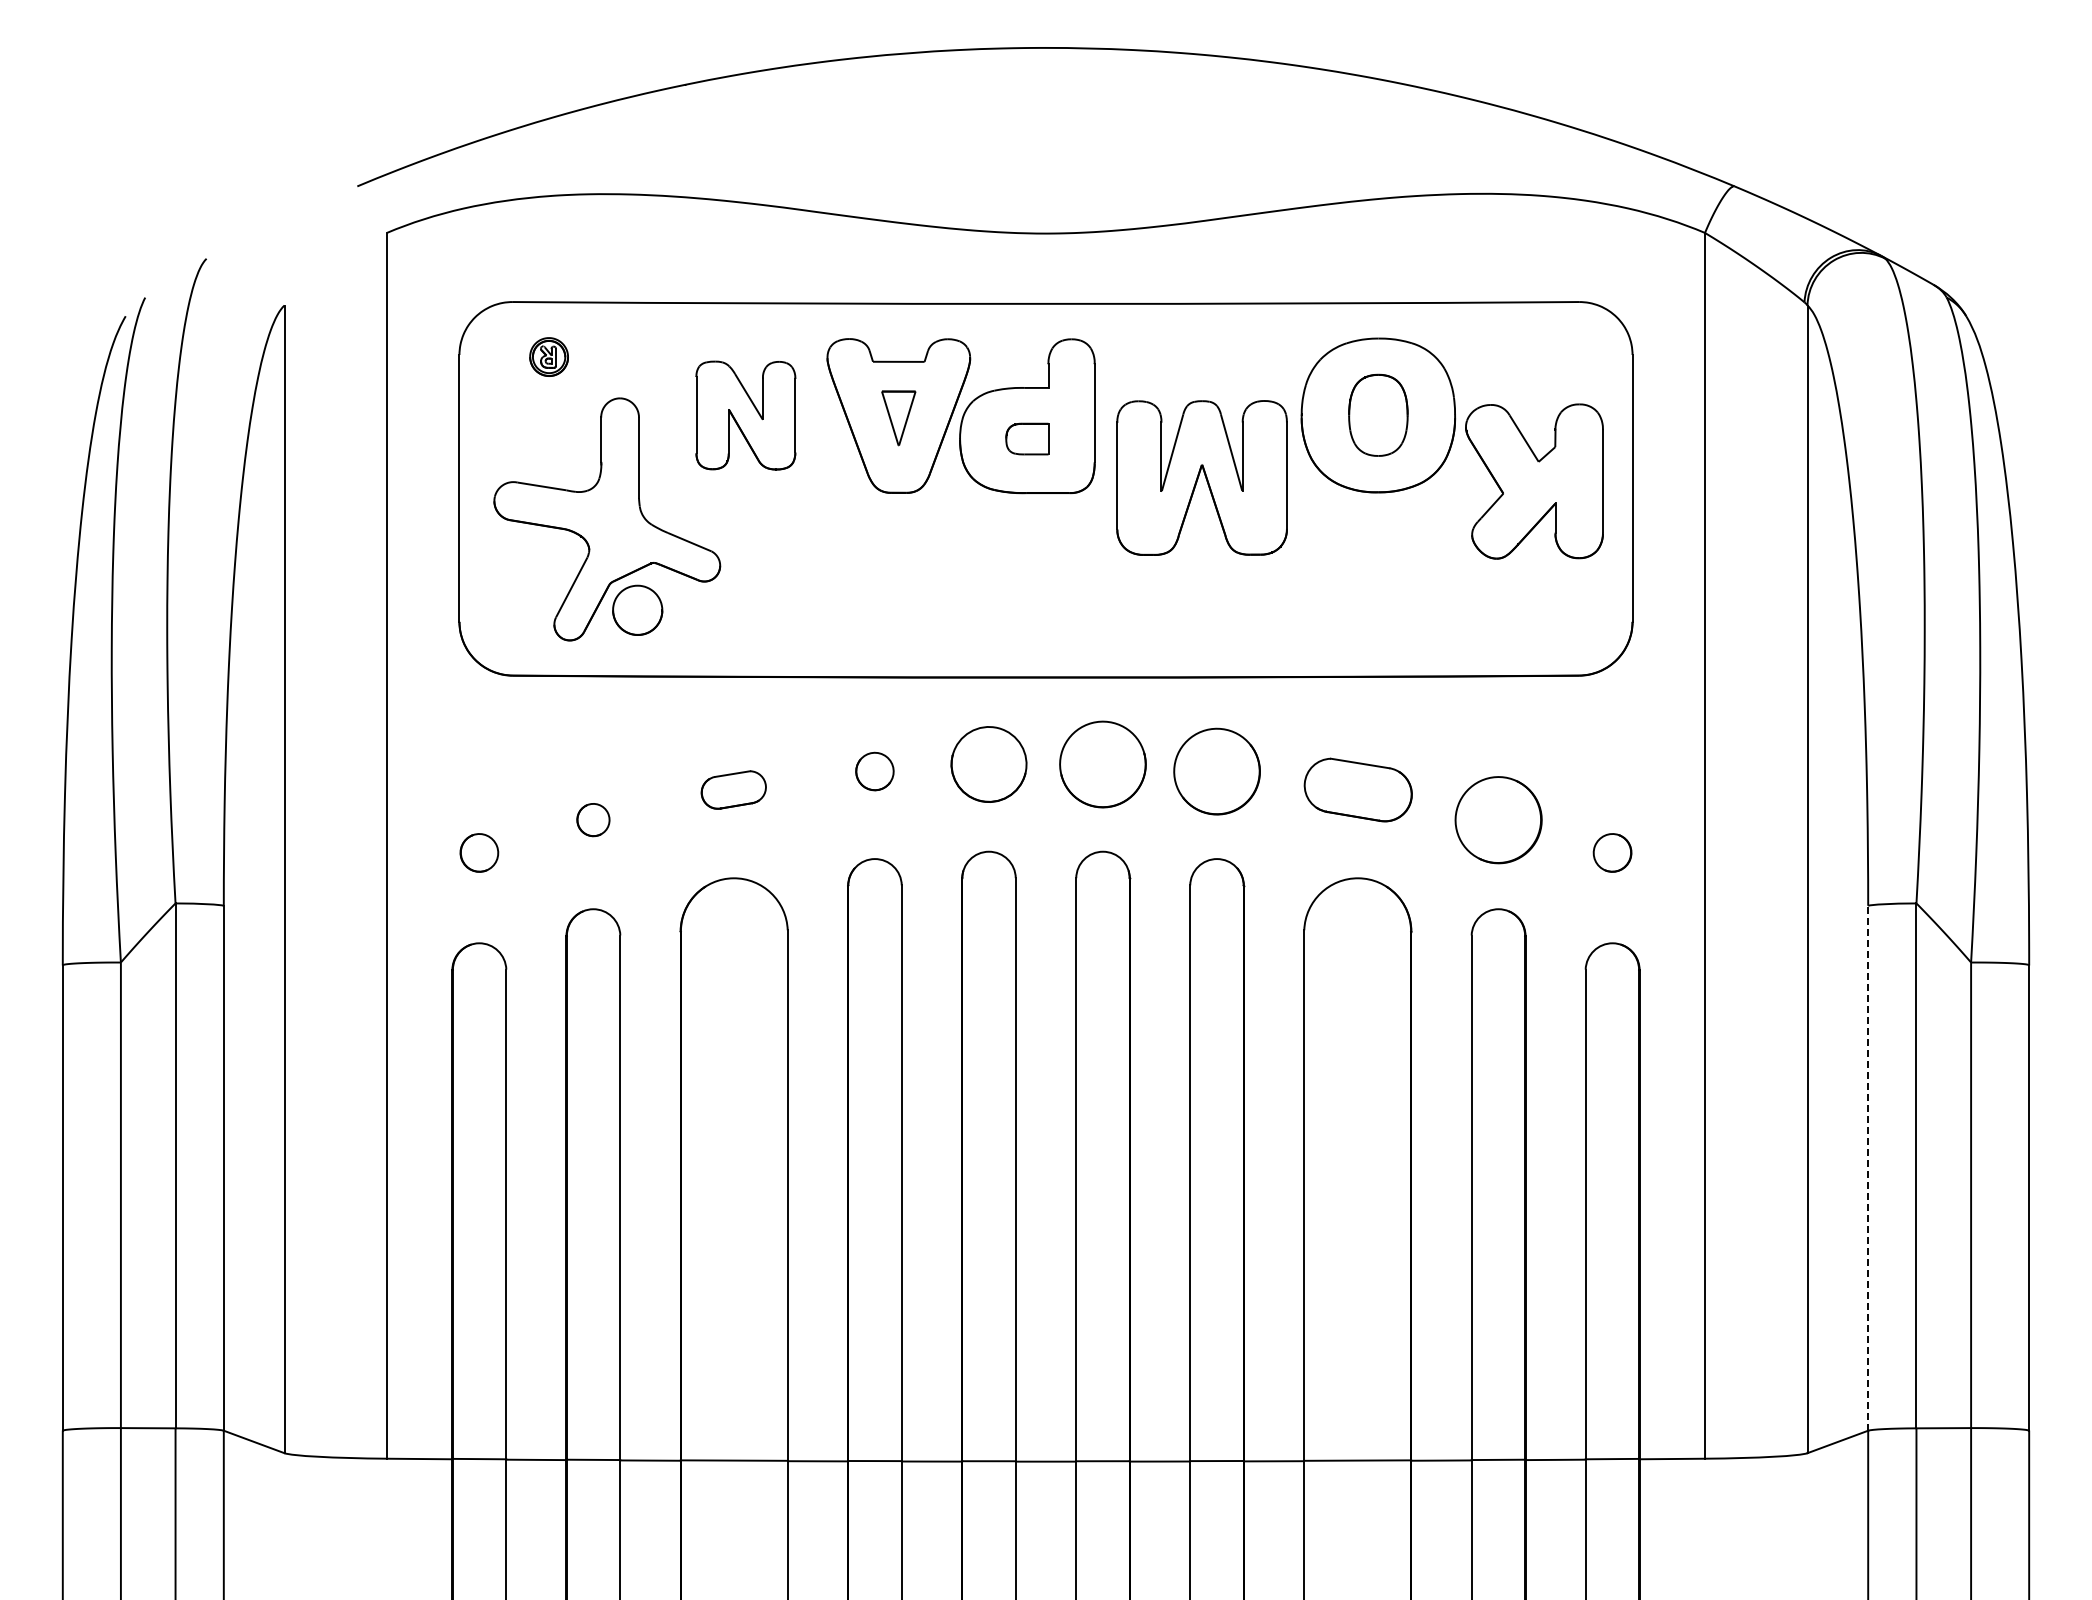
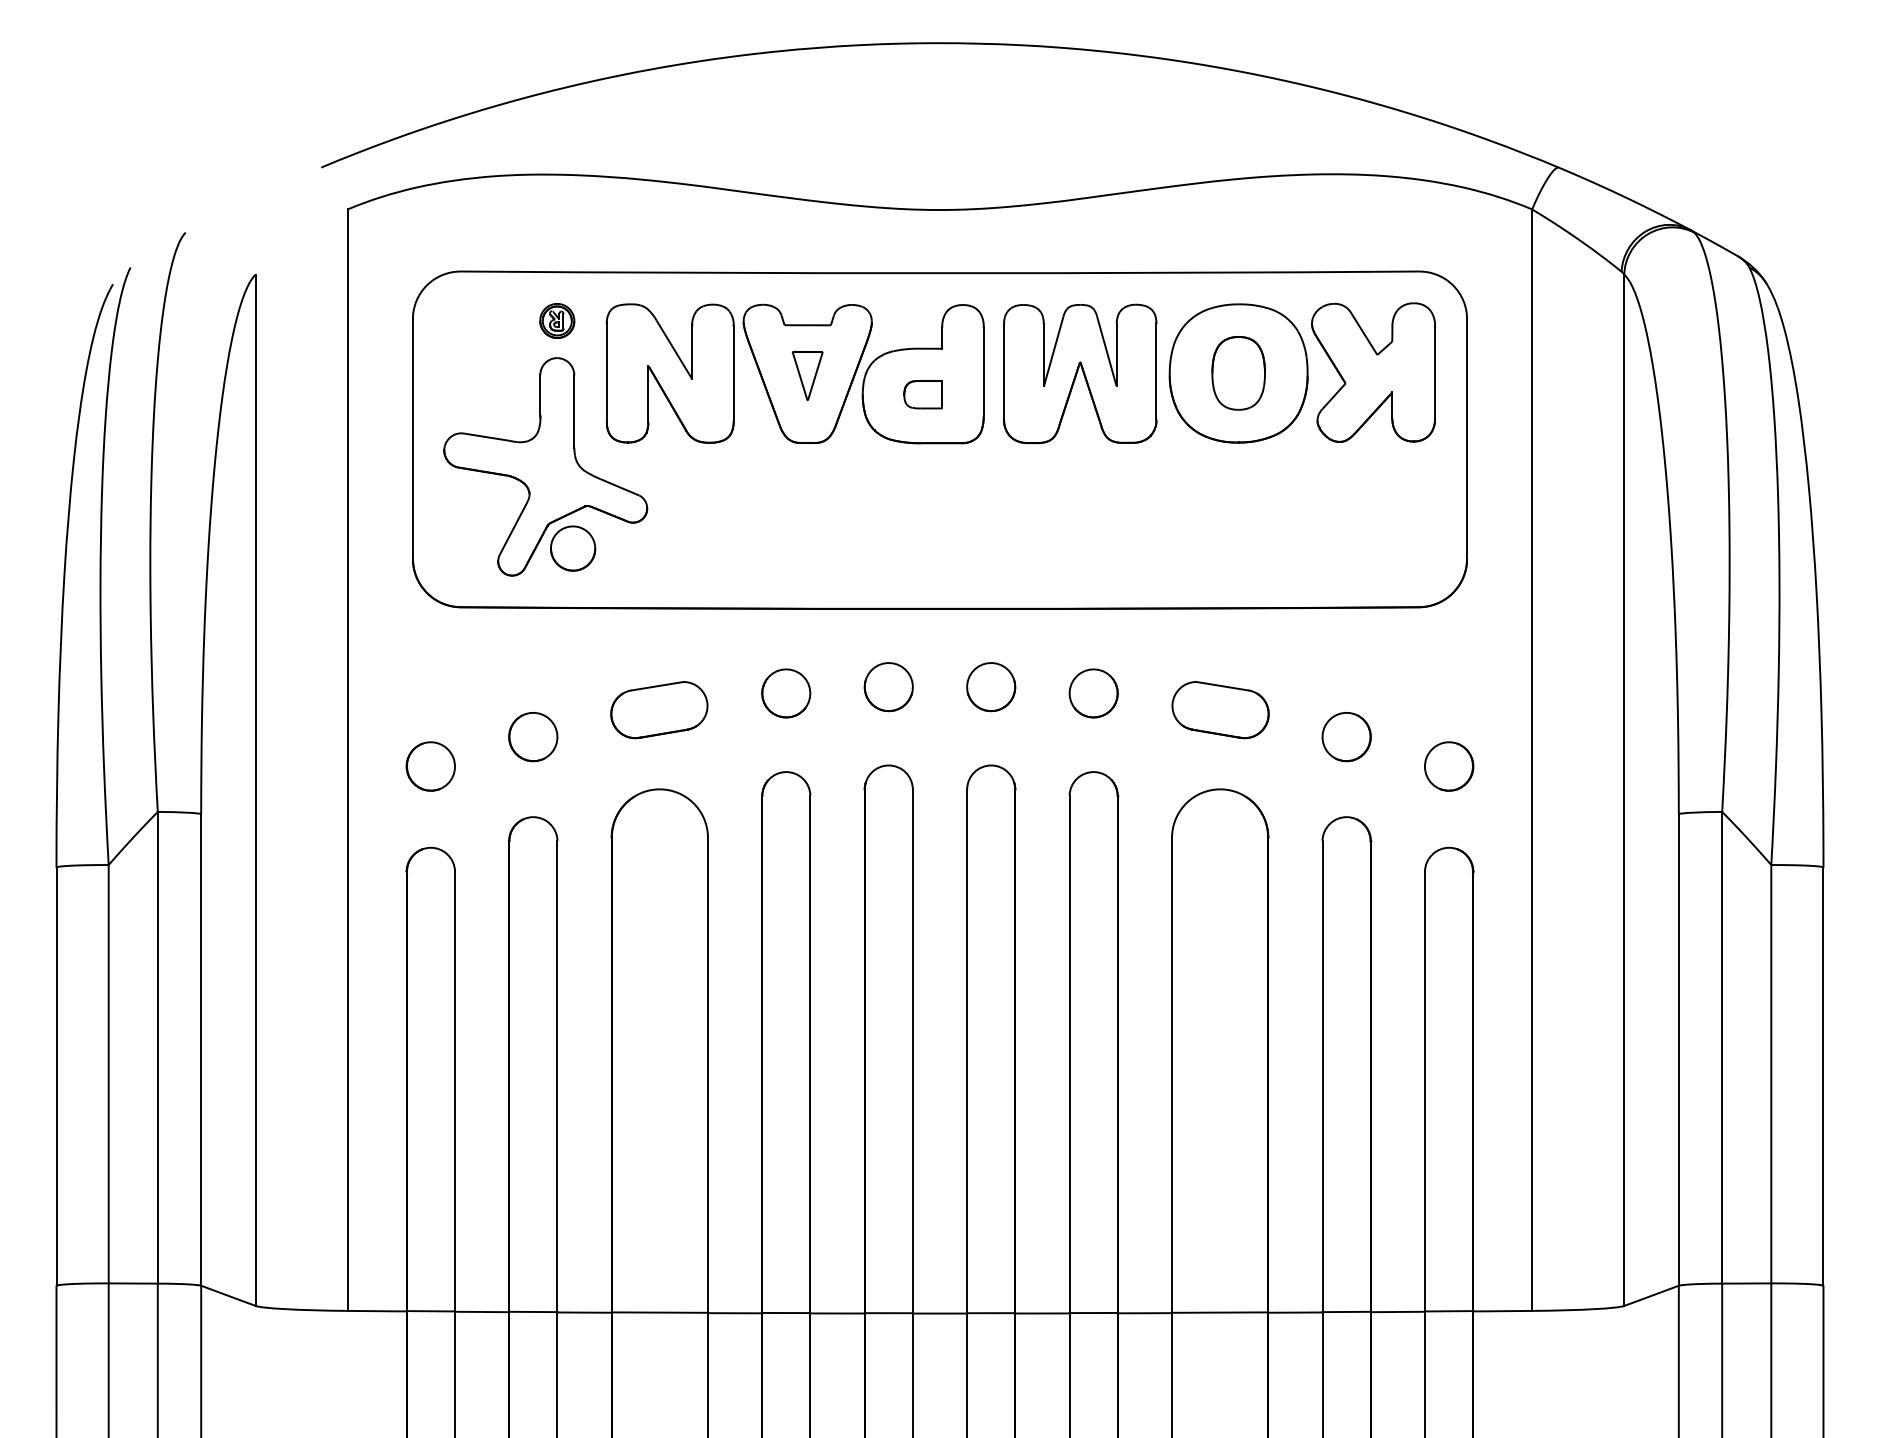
part: (548, 356) -> (556, 320), moved
part: (745, 415) -> (669, 373), size x1.43
part: (1201, 477) -> (1079, 373), moved
part: (1534, 481) -> (1373, 372), moved
part: (988, 764) -> (888, 687), size x0.71
part: (1102, 764) -> (990, 687), size x0.62
part: (874, 771) -> (785, 693), size x1.43
part: (1216, 771) -> (1093, 693), size x0.62
part: (733, 789) -> (659, 709), size x1.67
part: (593, 819) -> (533, 736), size x1.67
part: (1498, 819) -> (1346, 736), size x0.62
part: (479, 852) -> (430, 766), size x1.43
part: (1612, 852) -> (1449, 766), size x1.43
line: (1868, 1167) -> (1679, 1049), dashed -> solid

